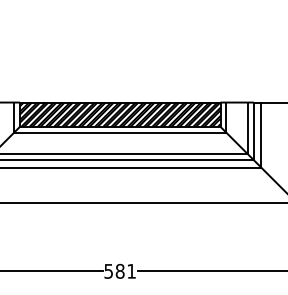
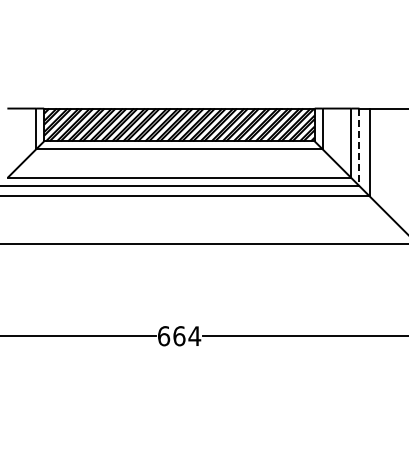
line: (253, 131) -> (359, 147), solid -> dashed
text: (120, 271) -> (179, 336), 581 -> 664

